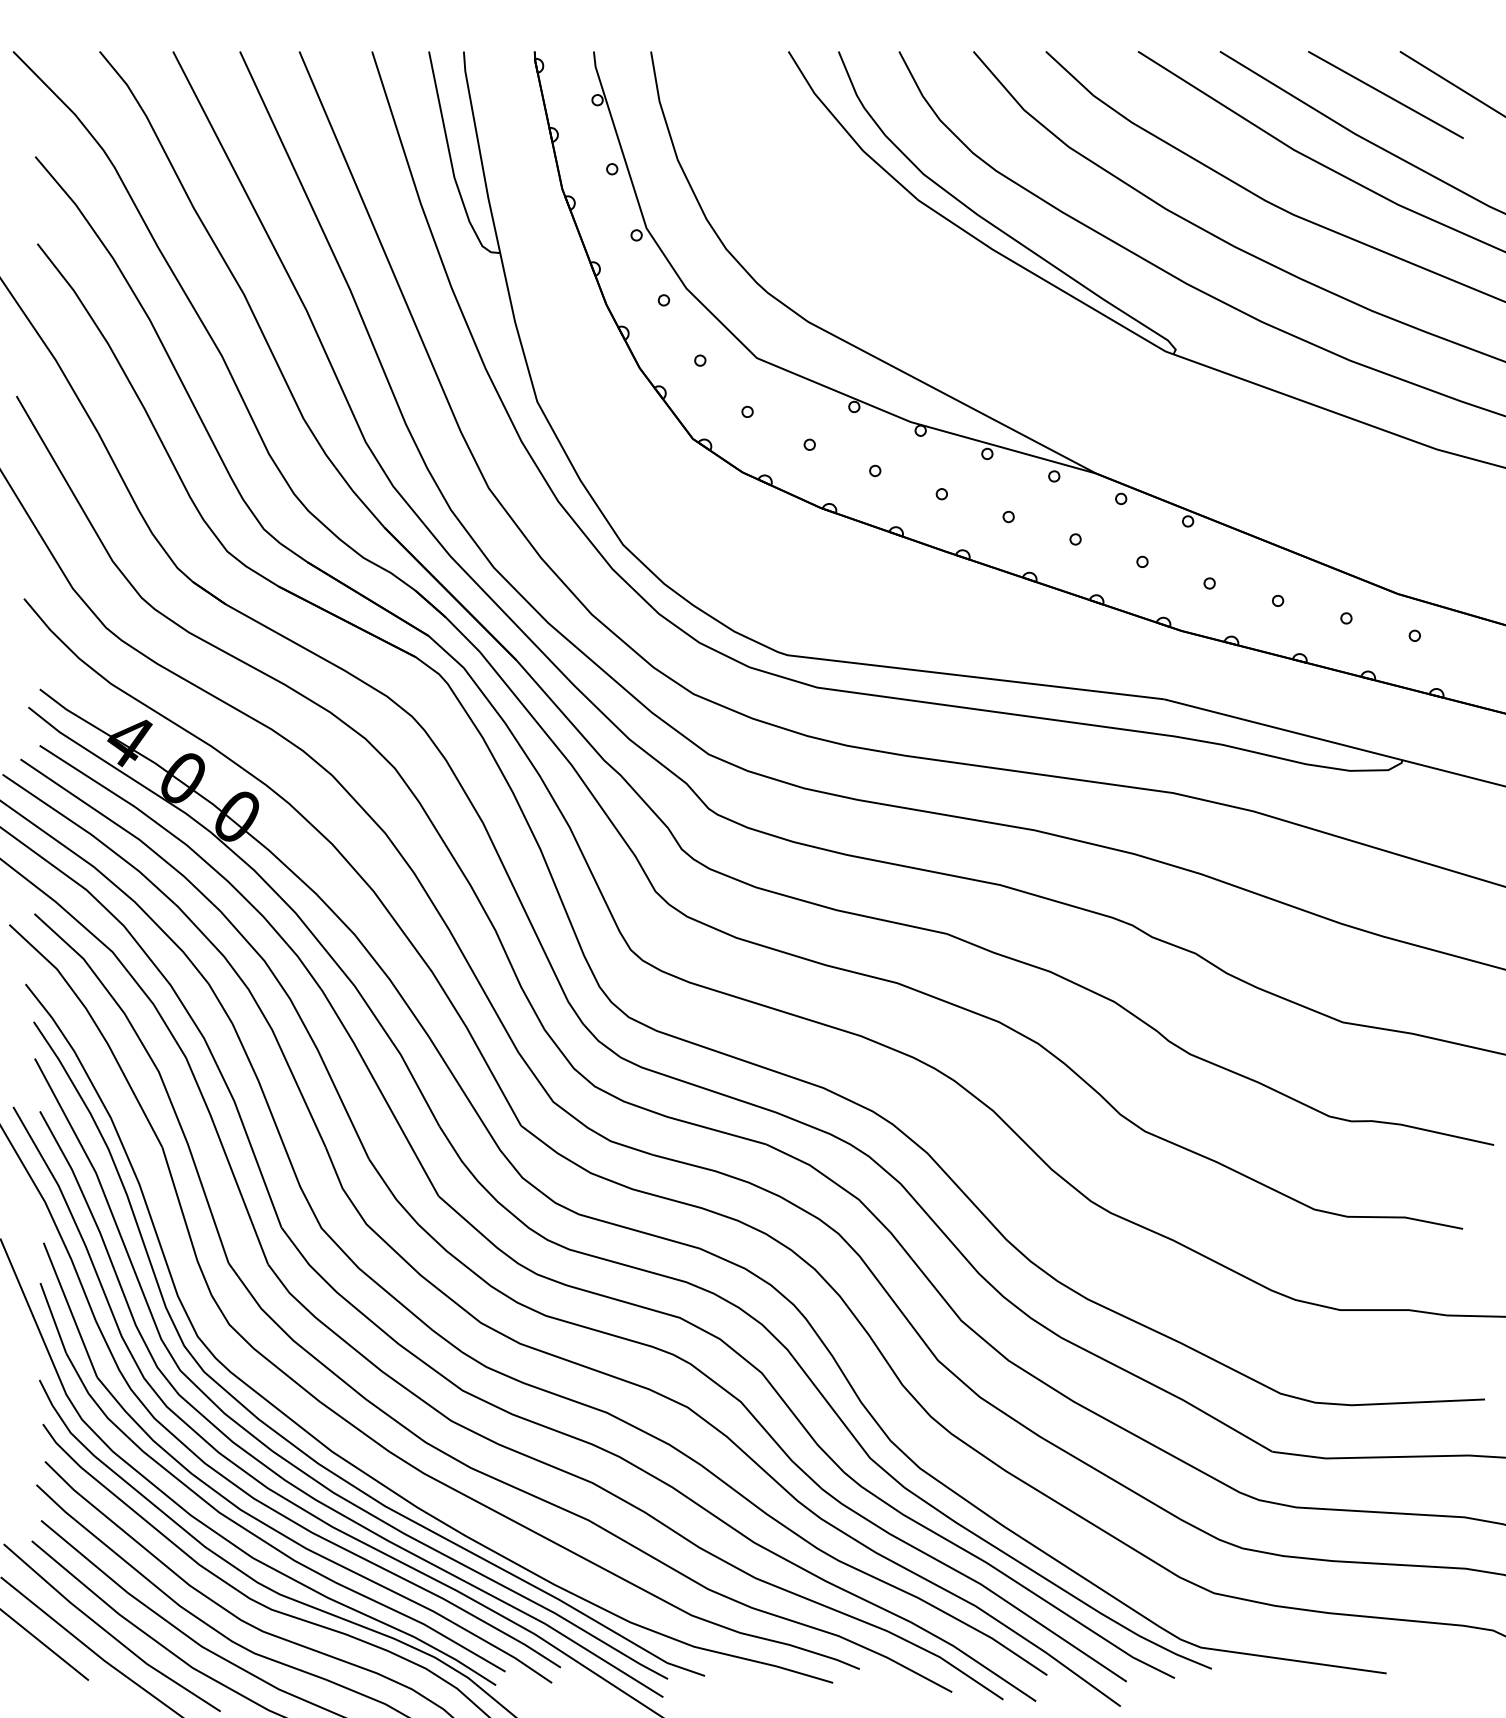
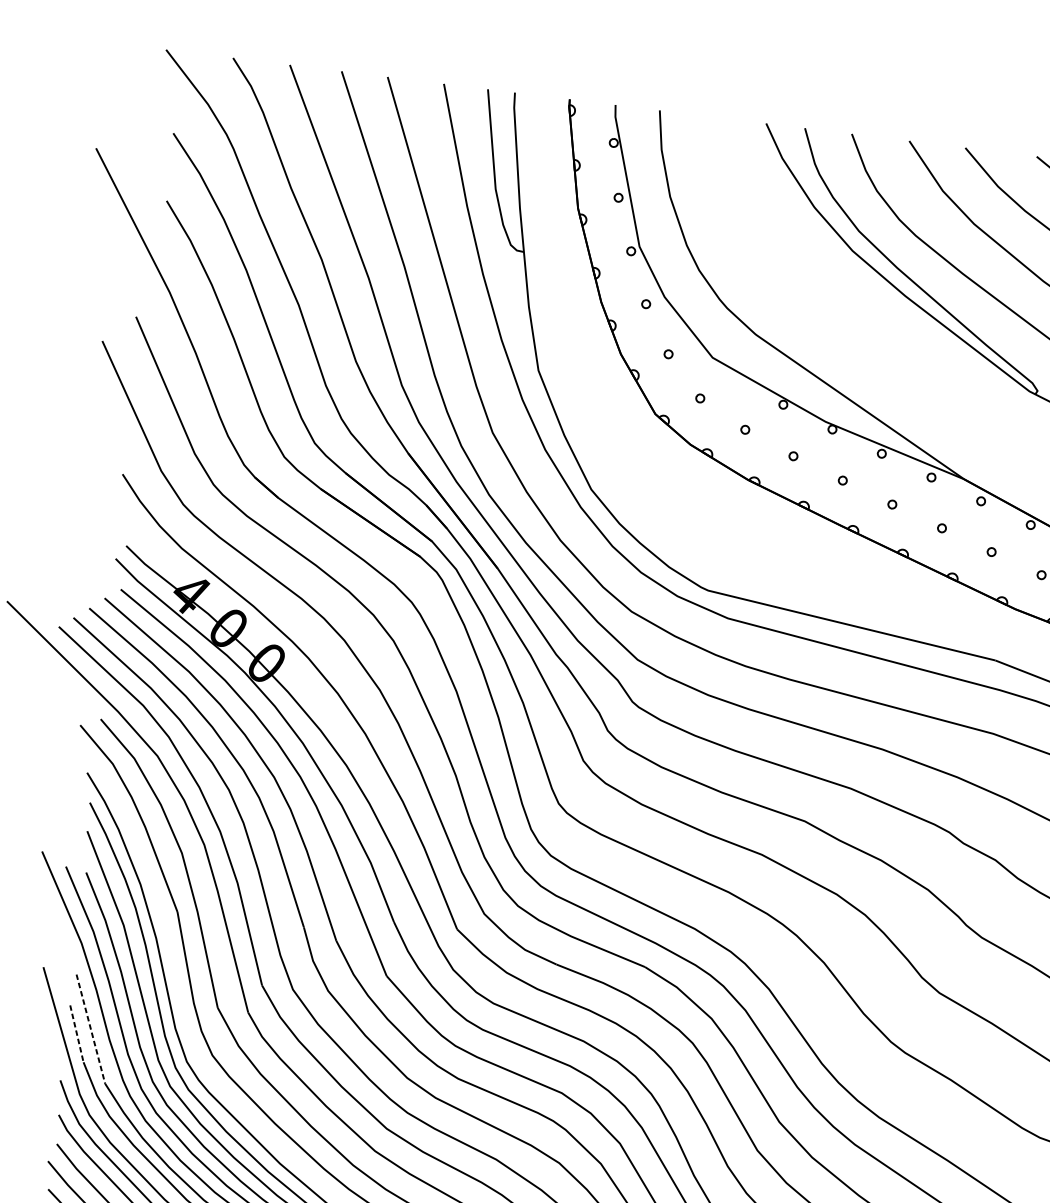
line: (70, 1310) -> (90, 1029), solid -> dashed
line: (53, 1318) -> (76, 1034), solid -> dashed

